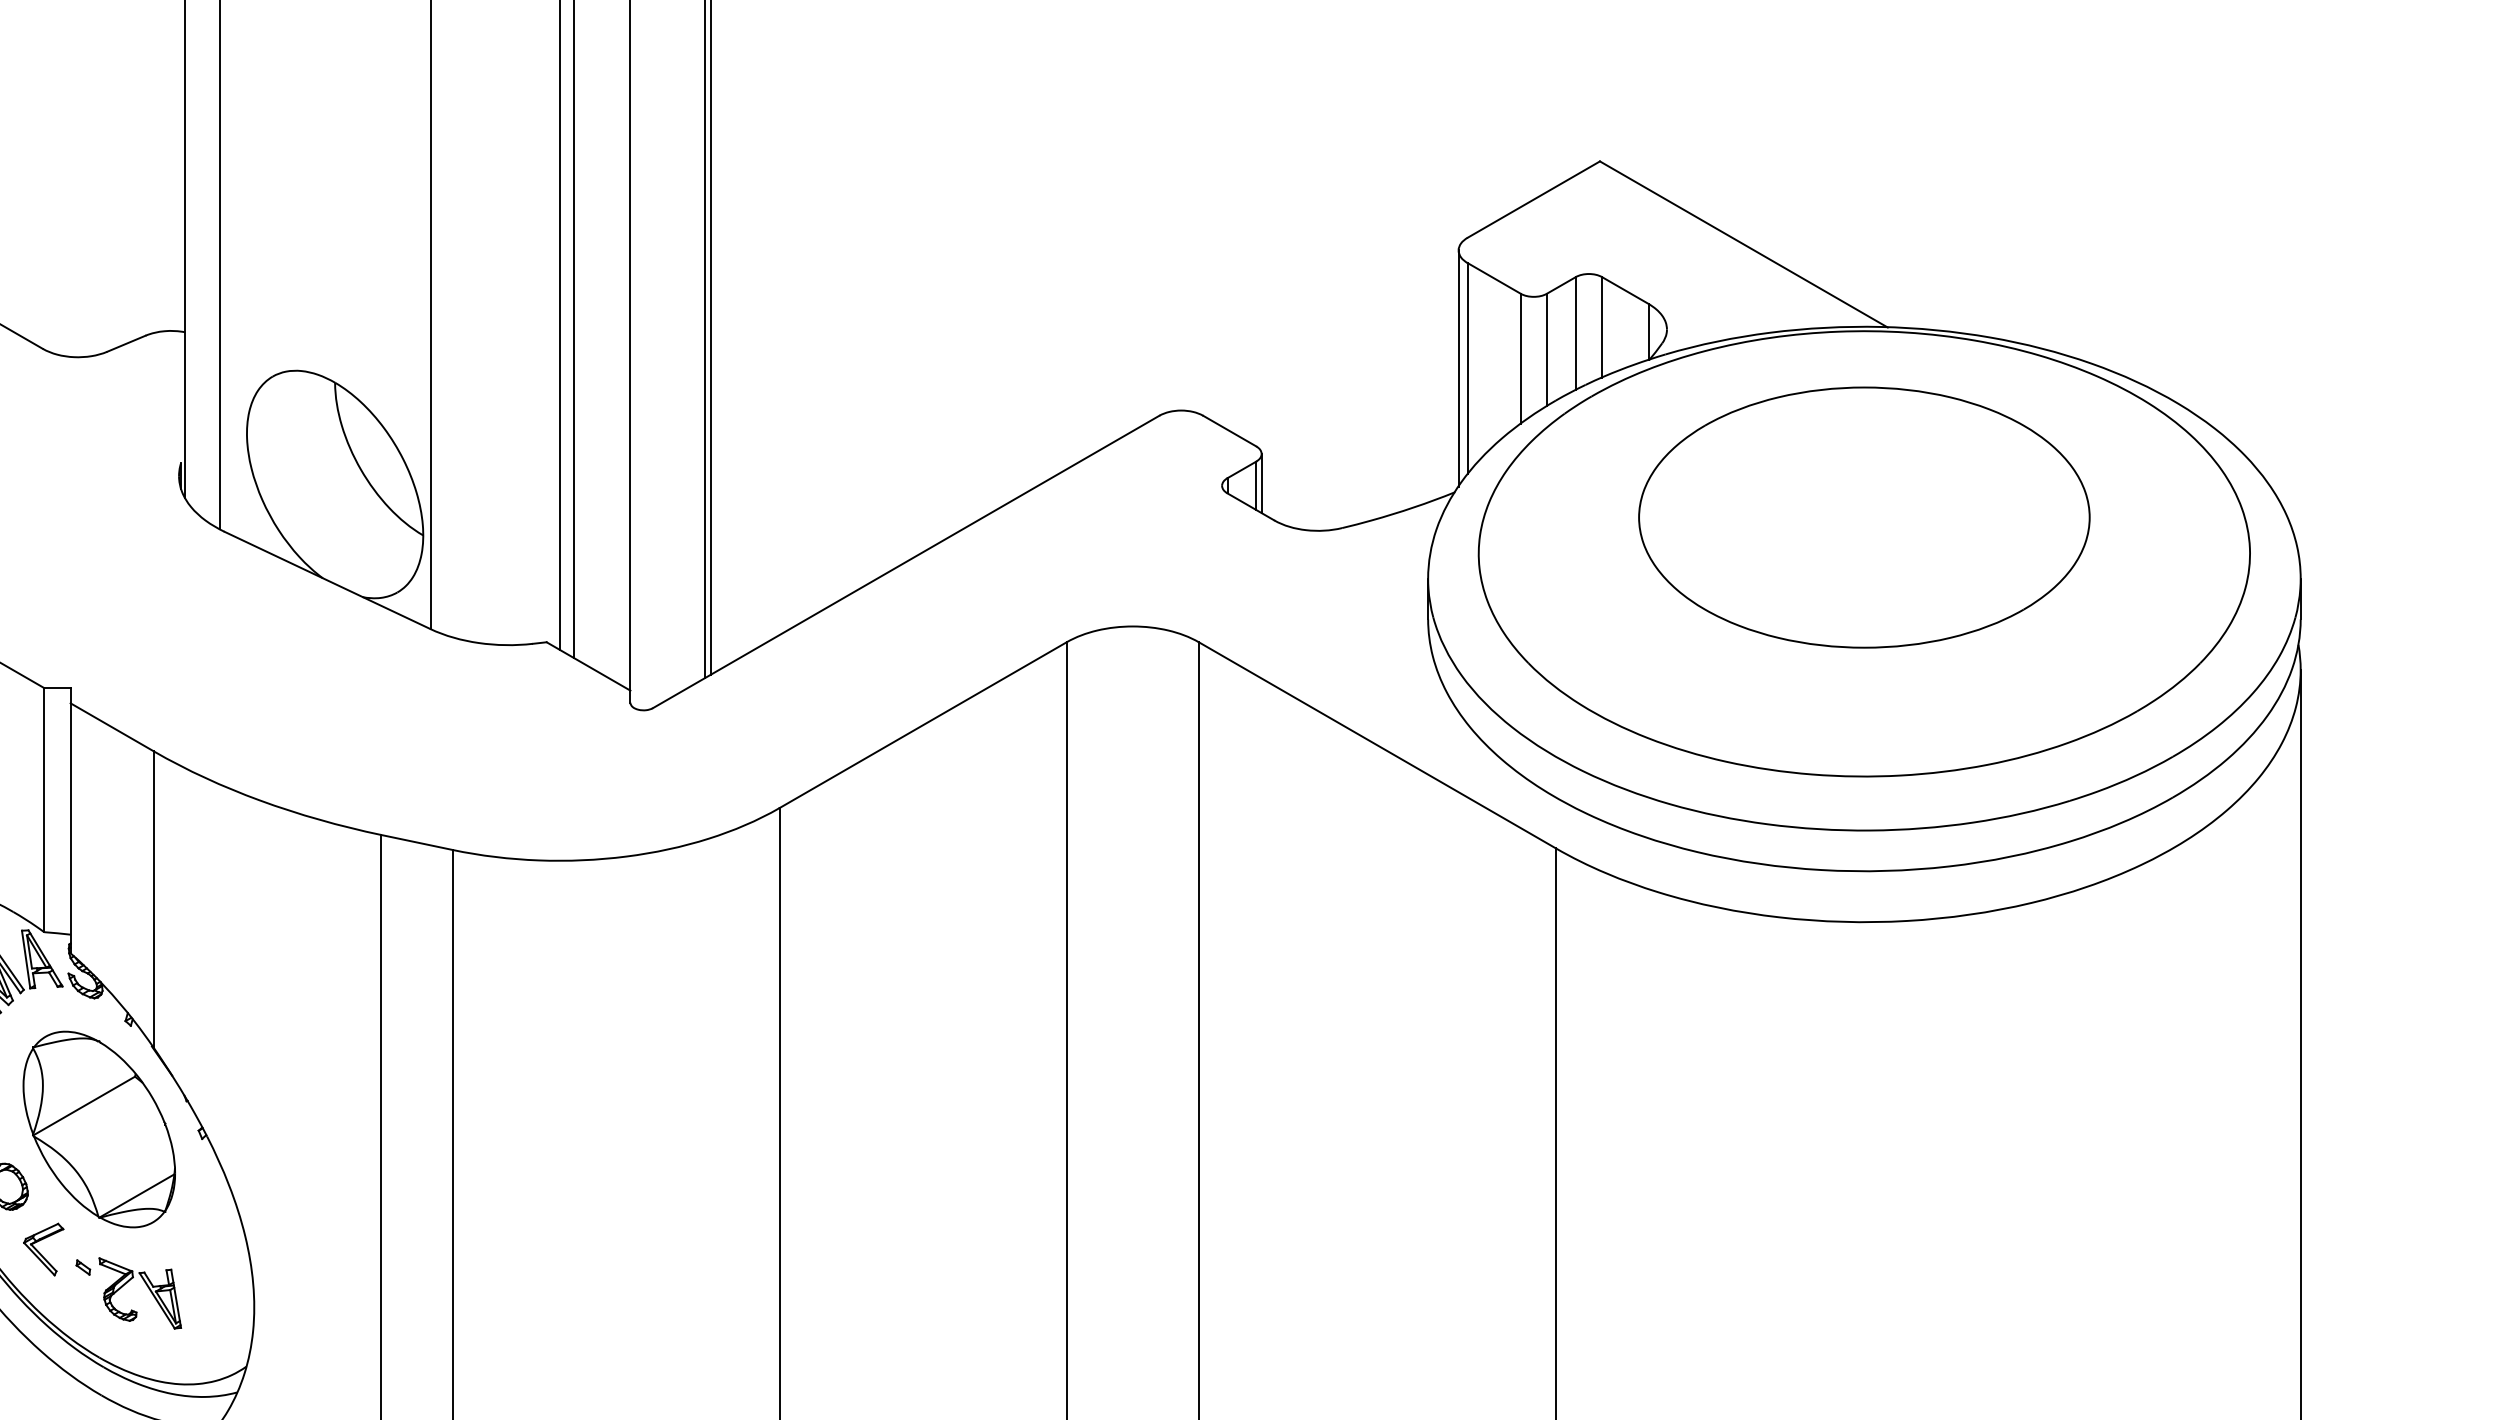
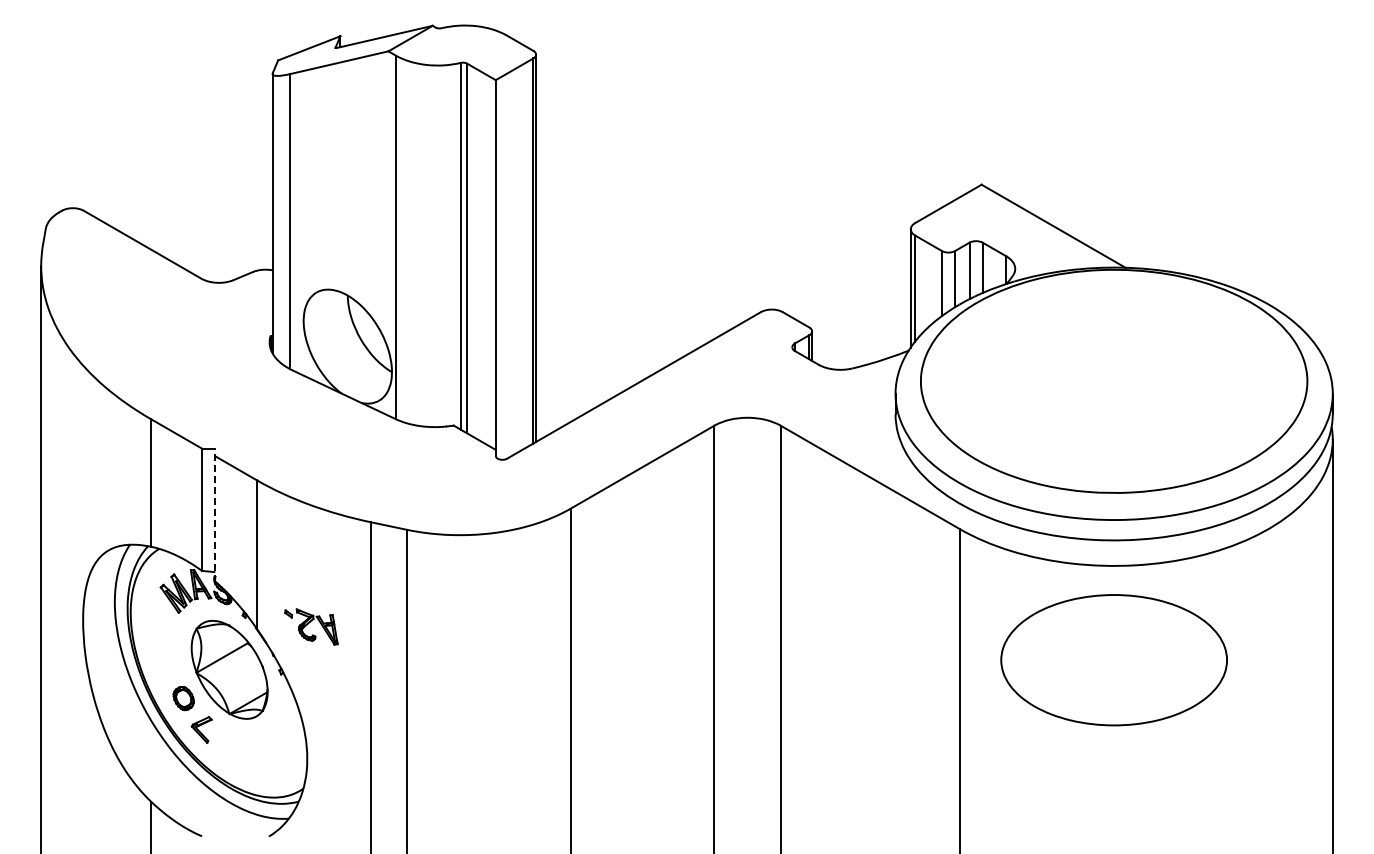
part: (1863, 518) -> (1113, 660), moved
line: (71, 819) -> (215, 514), solid -> dashed
part: (128, 1292) -> (311, 626), moved

